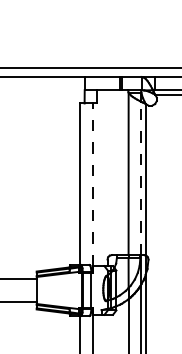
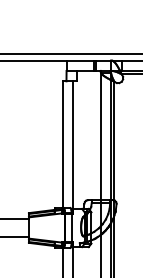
line: (141, 178) -> (111, 140), dashed -> solid
line: (92, 184) -> (72, 144), dashed -> solid

